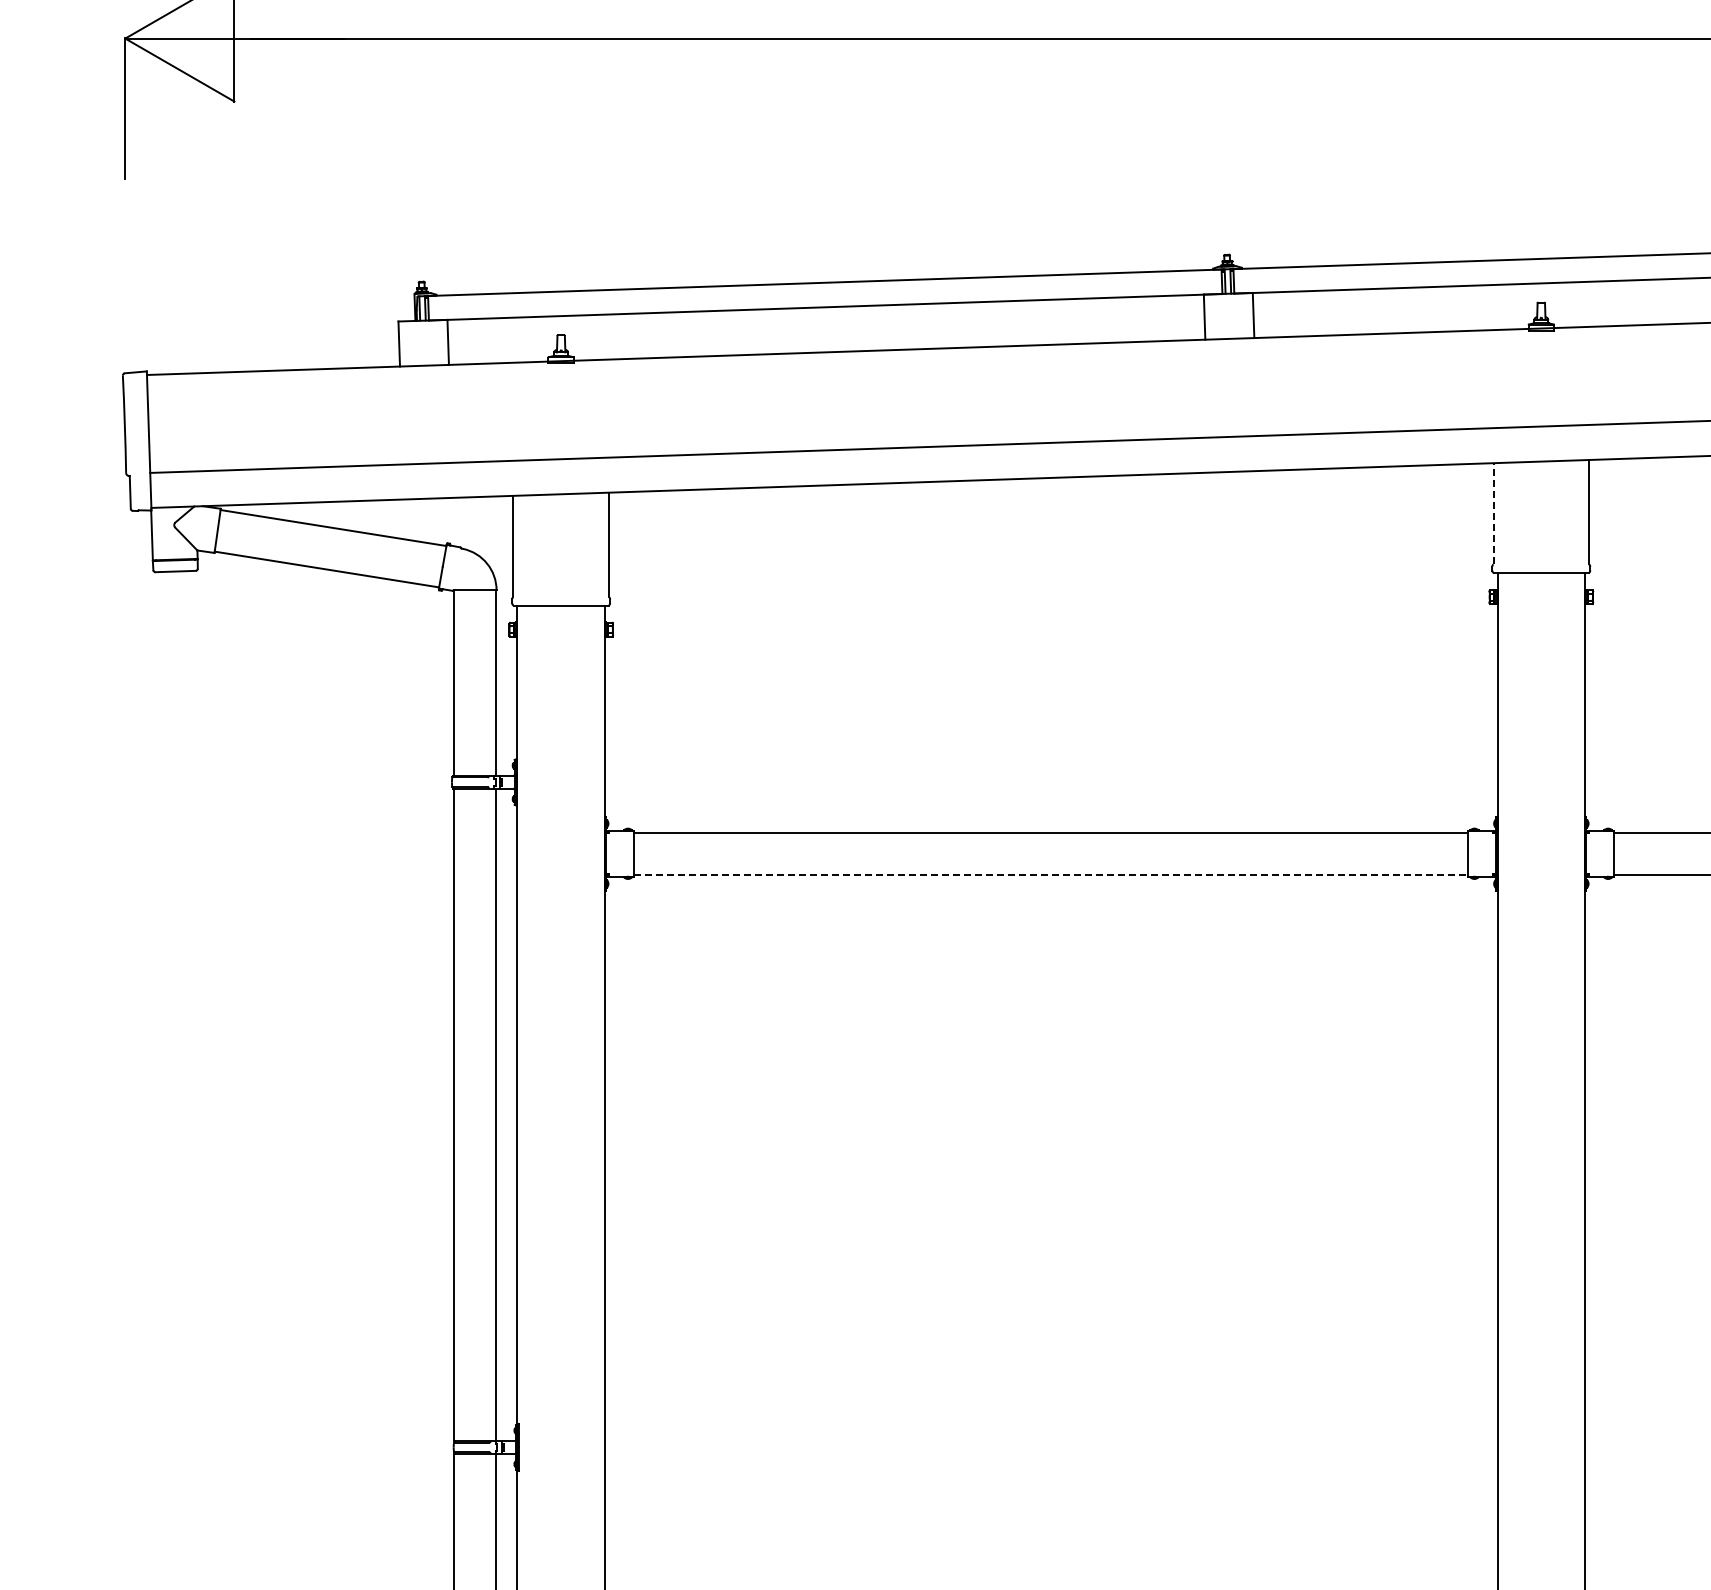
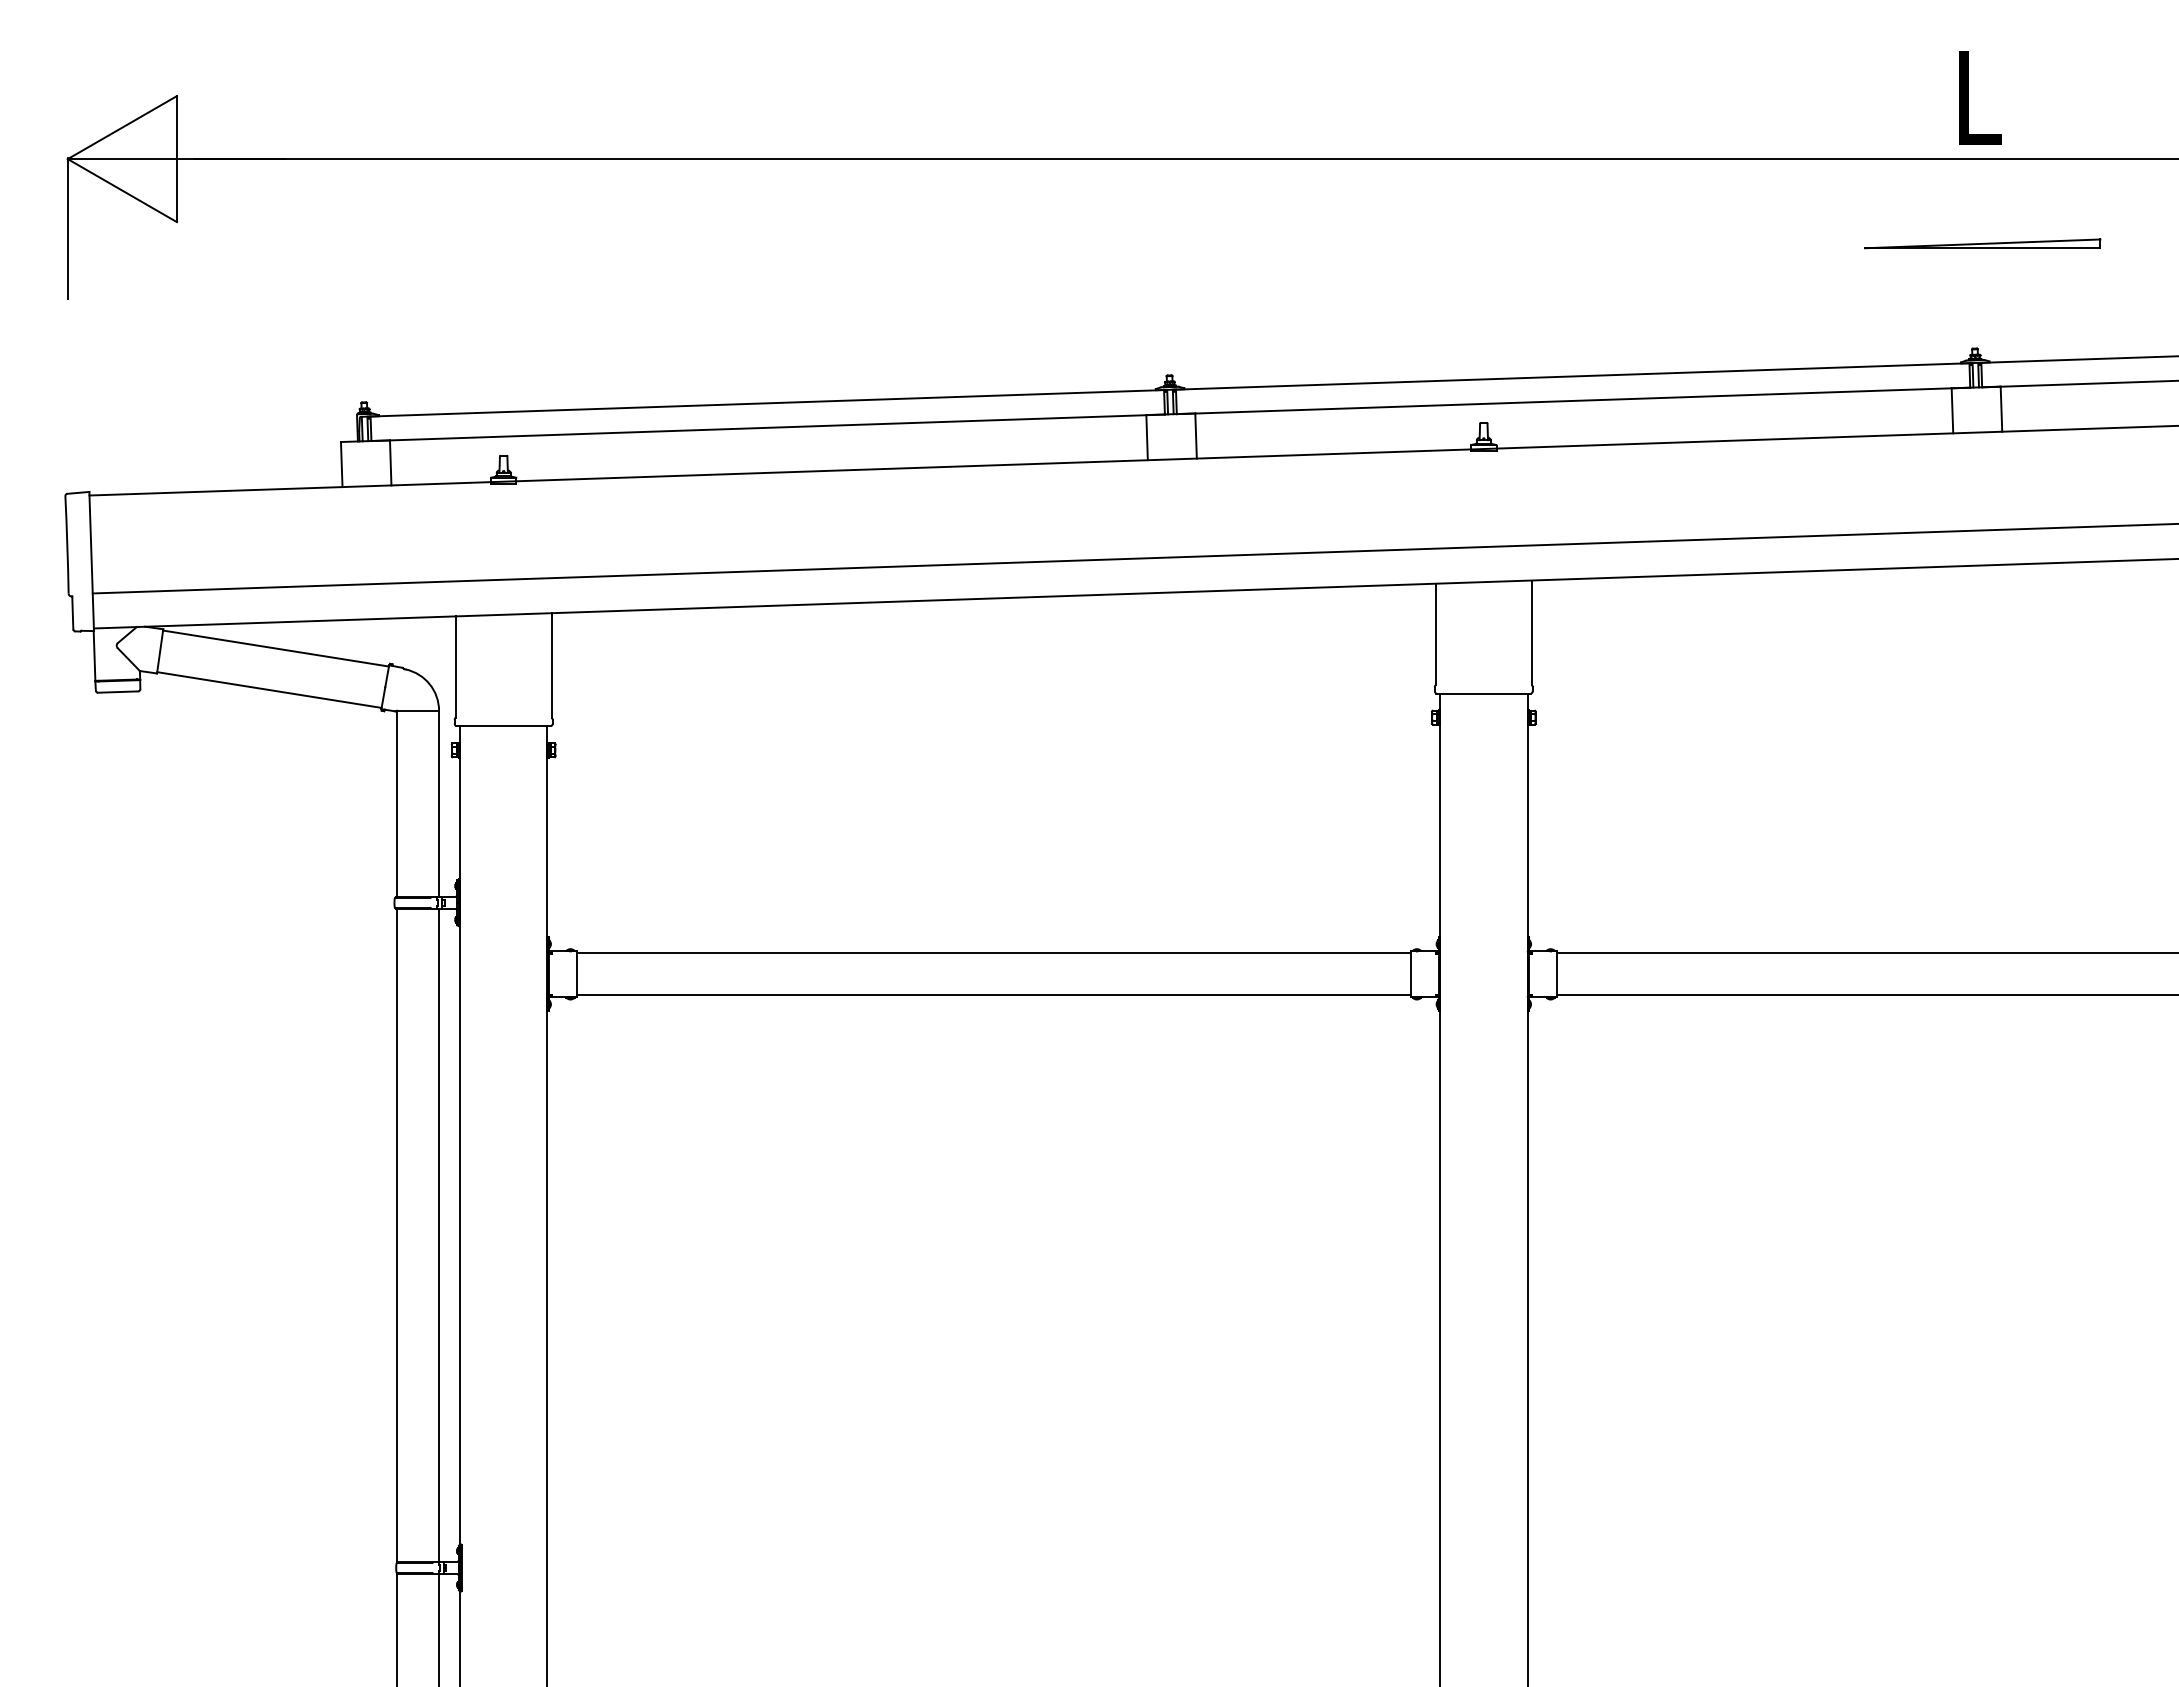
line: (1493, 513) -> (1435, 634), dashed -> solid
line: (1051, 874) -> (993, 995), dashed -> solid

